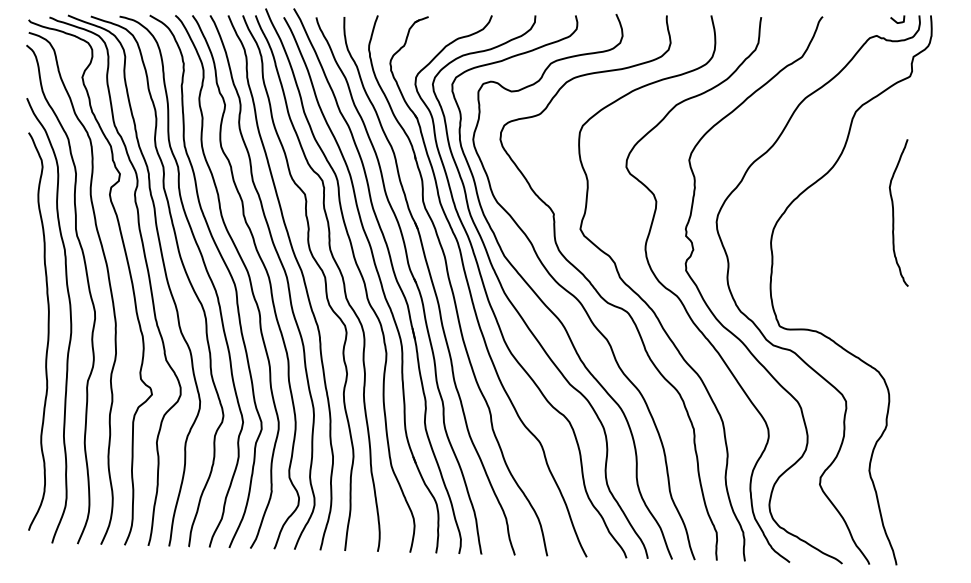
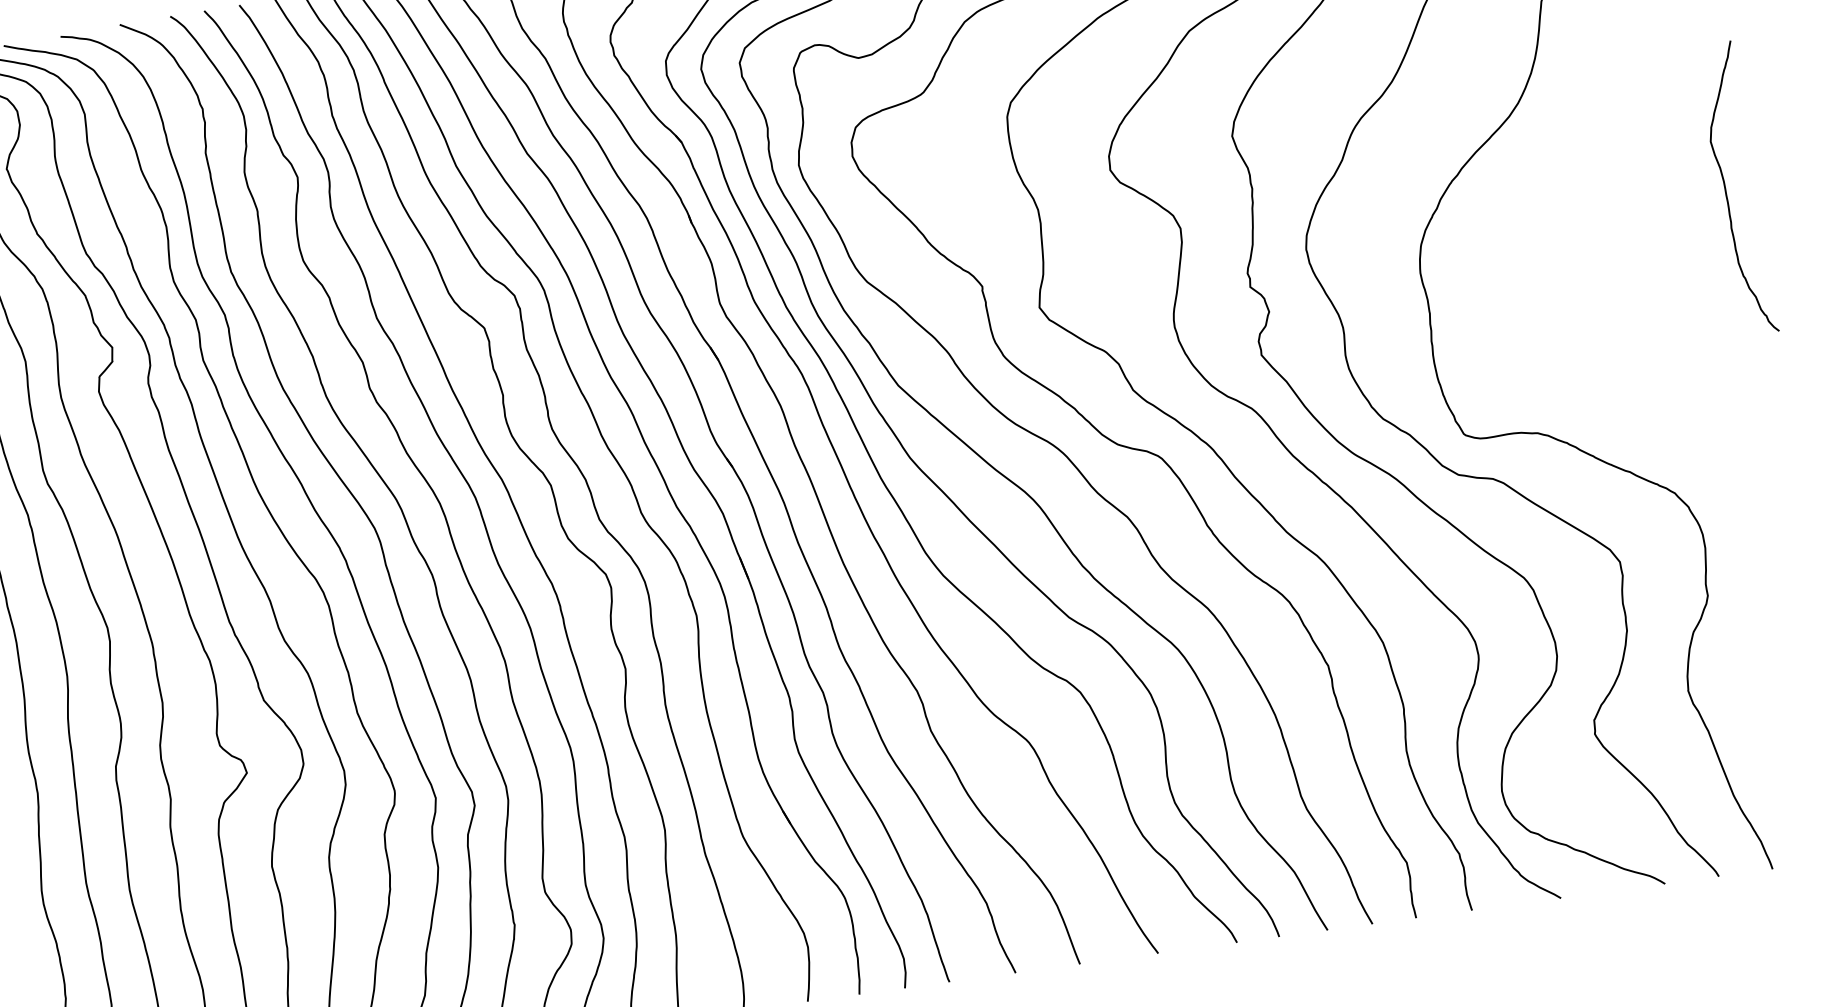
curve: (894, 212) -> (1728, 189), moved

